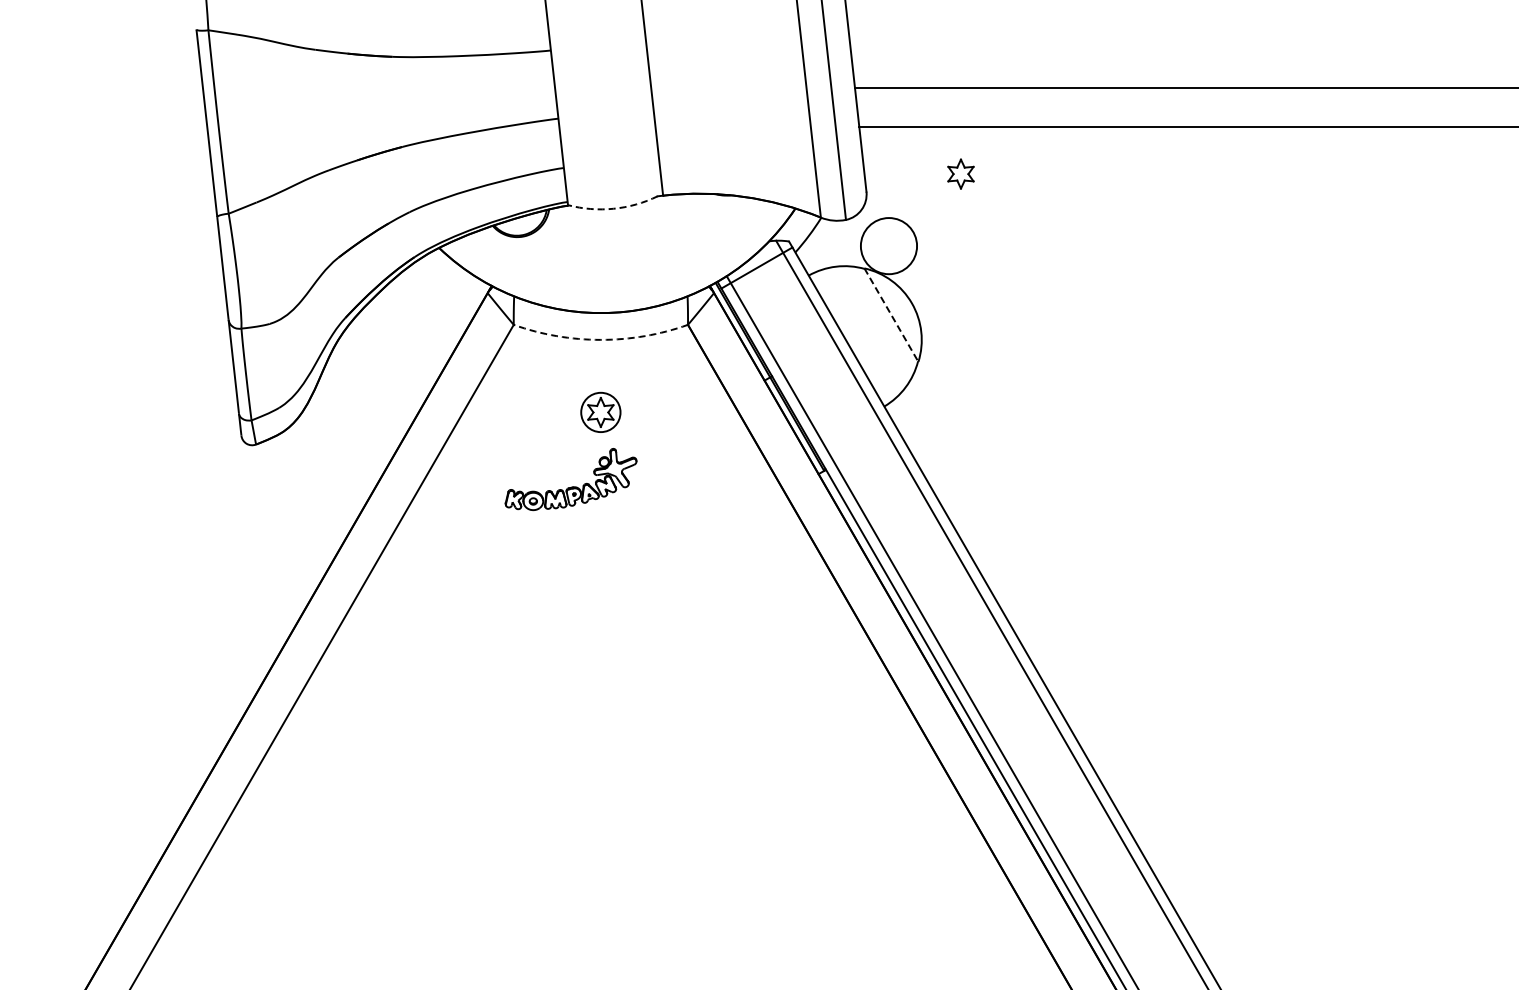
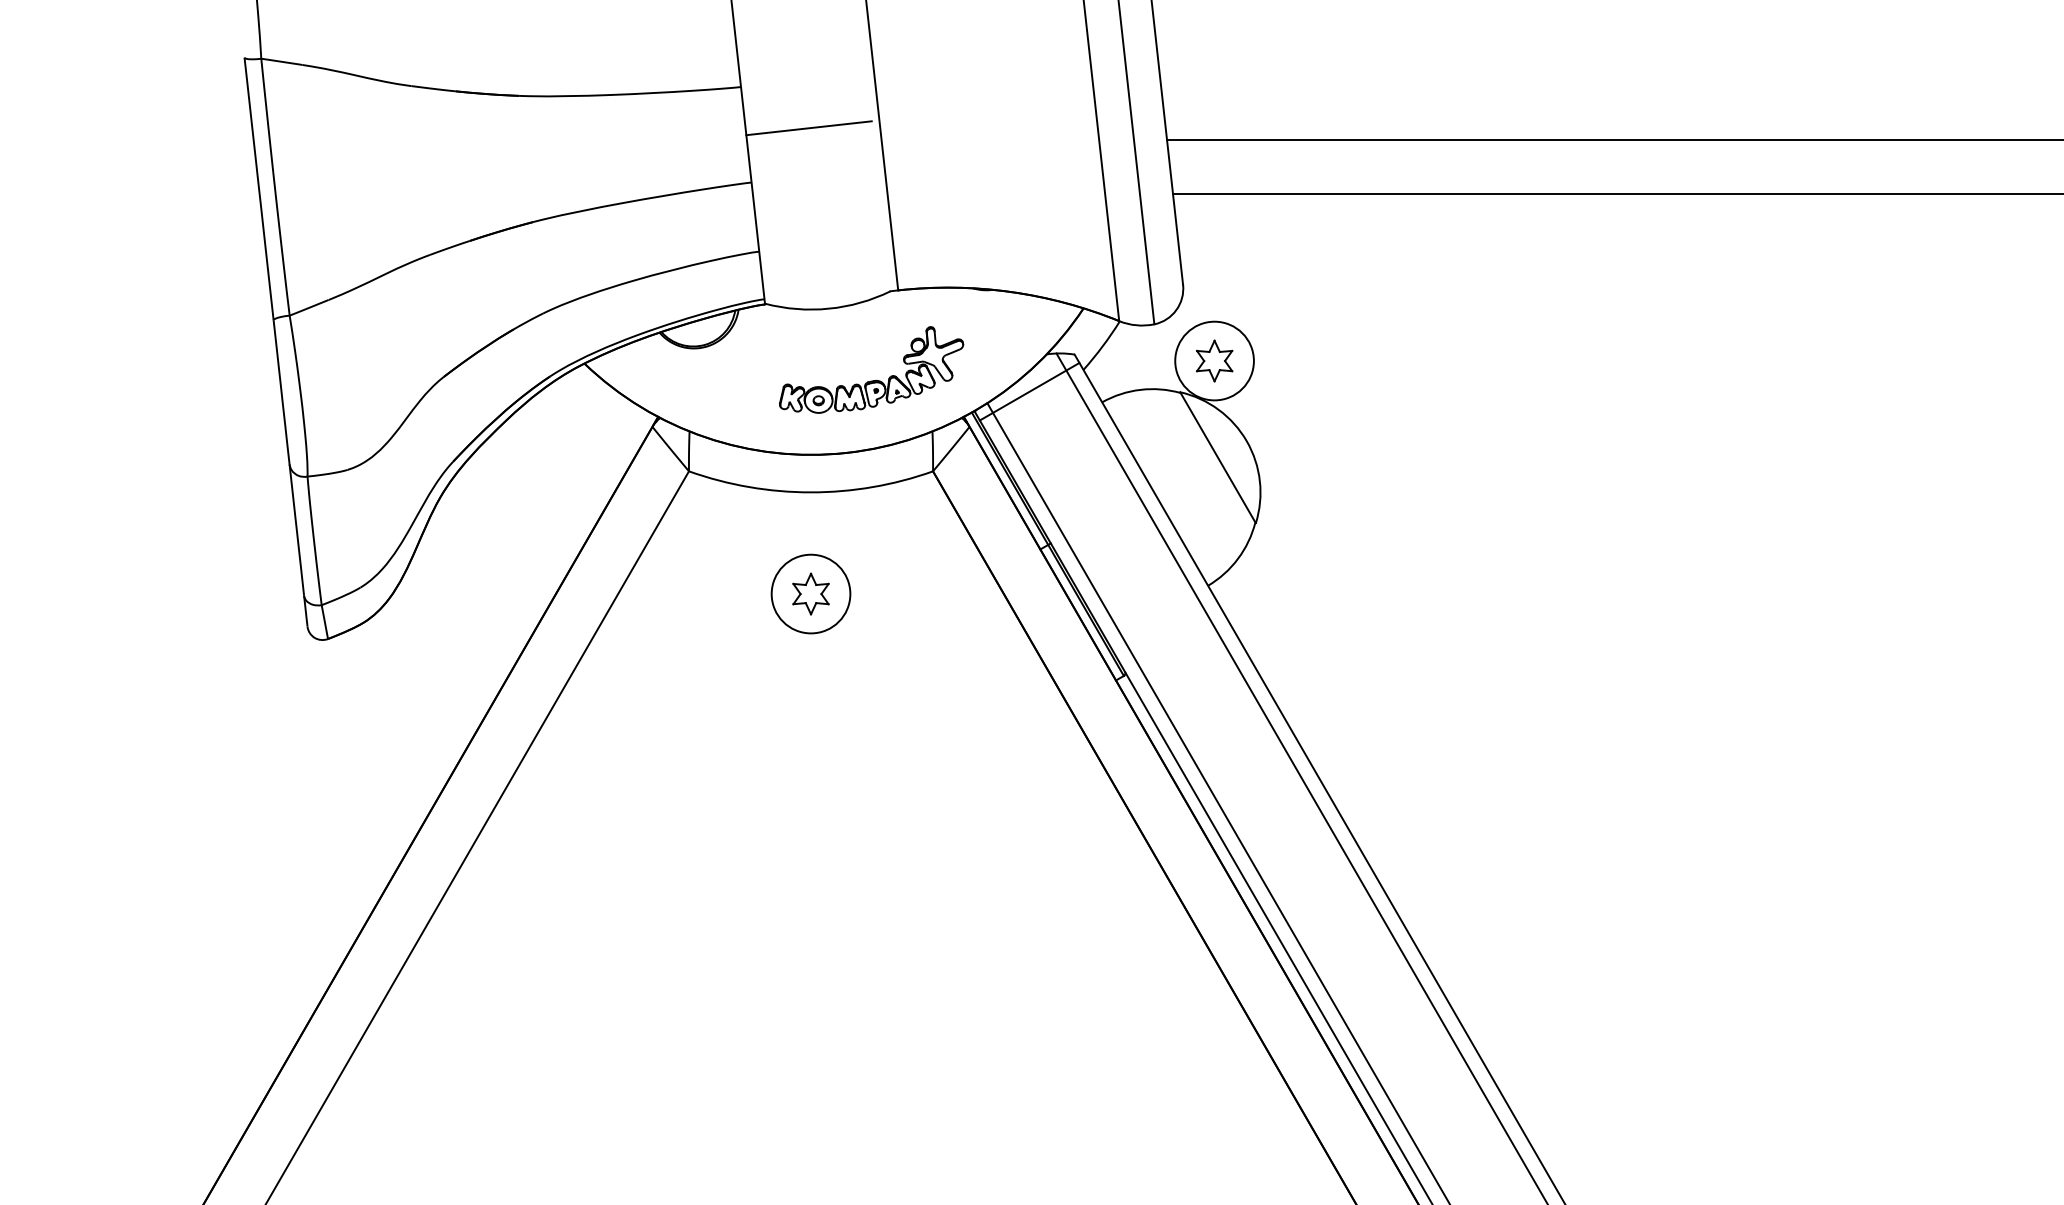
line: (599, 79) -> (809, 127), added
part: (960, 173) -> (1213, 360), moved
arc: (613, 208) -> (828, 308), dashed -> solid
line: (891, 315) -> (1218, 458), dashed -> solid
arc: (600, 339) -> (810, 491), dashed -> solid
circle: (600, 412) -> (810, 594), size x1.43
part: (571, 486) -> (872, 379), moved

